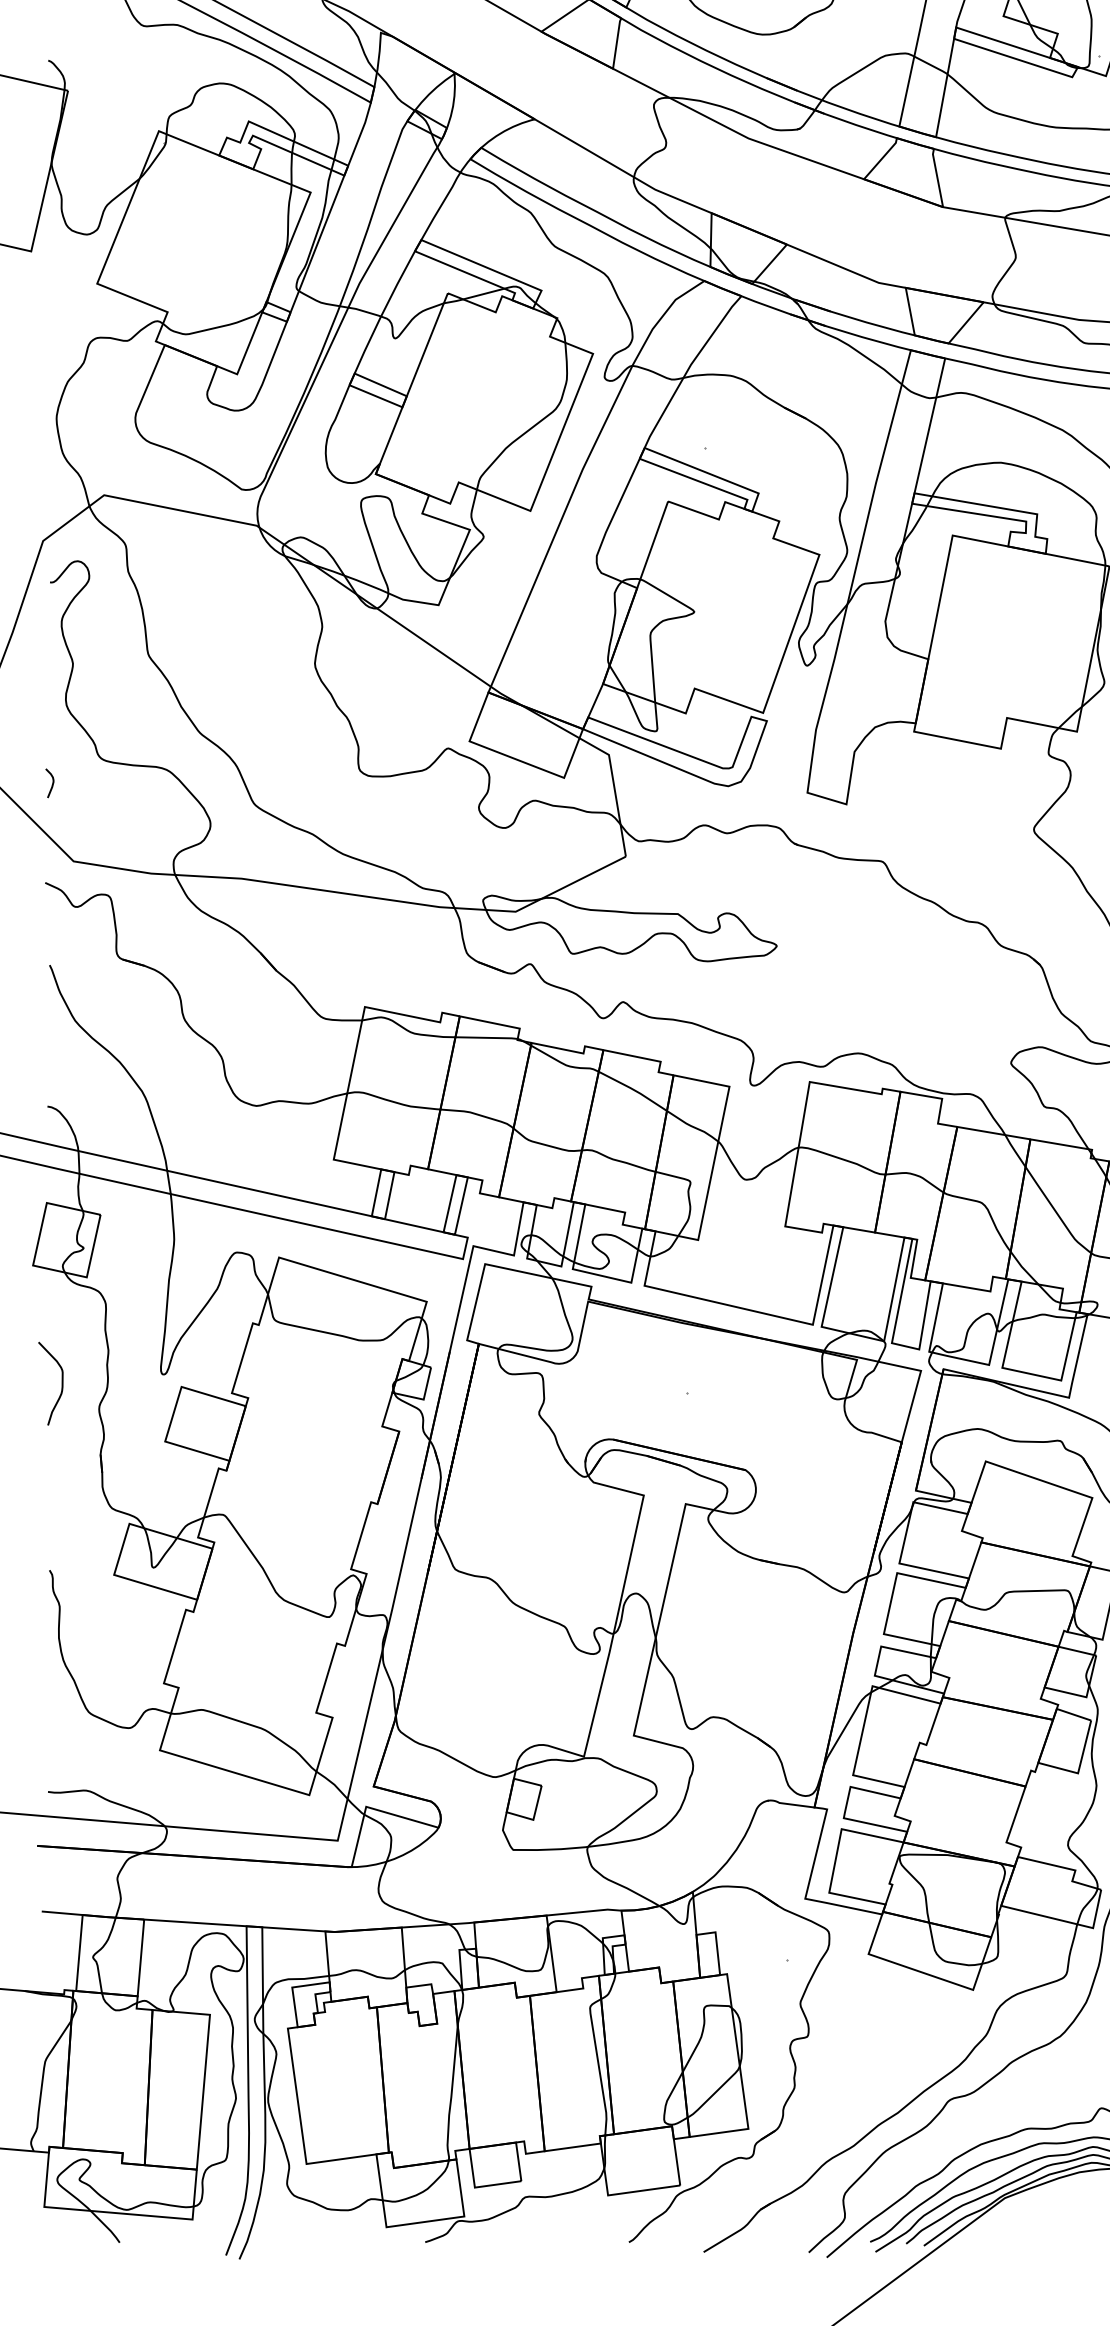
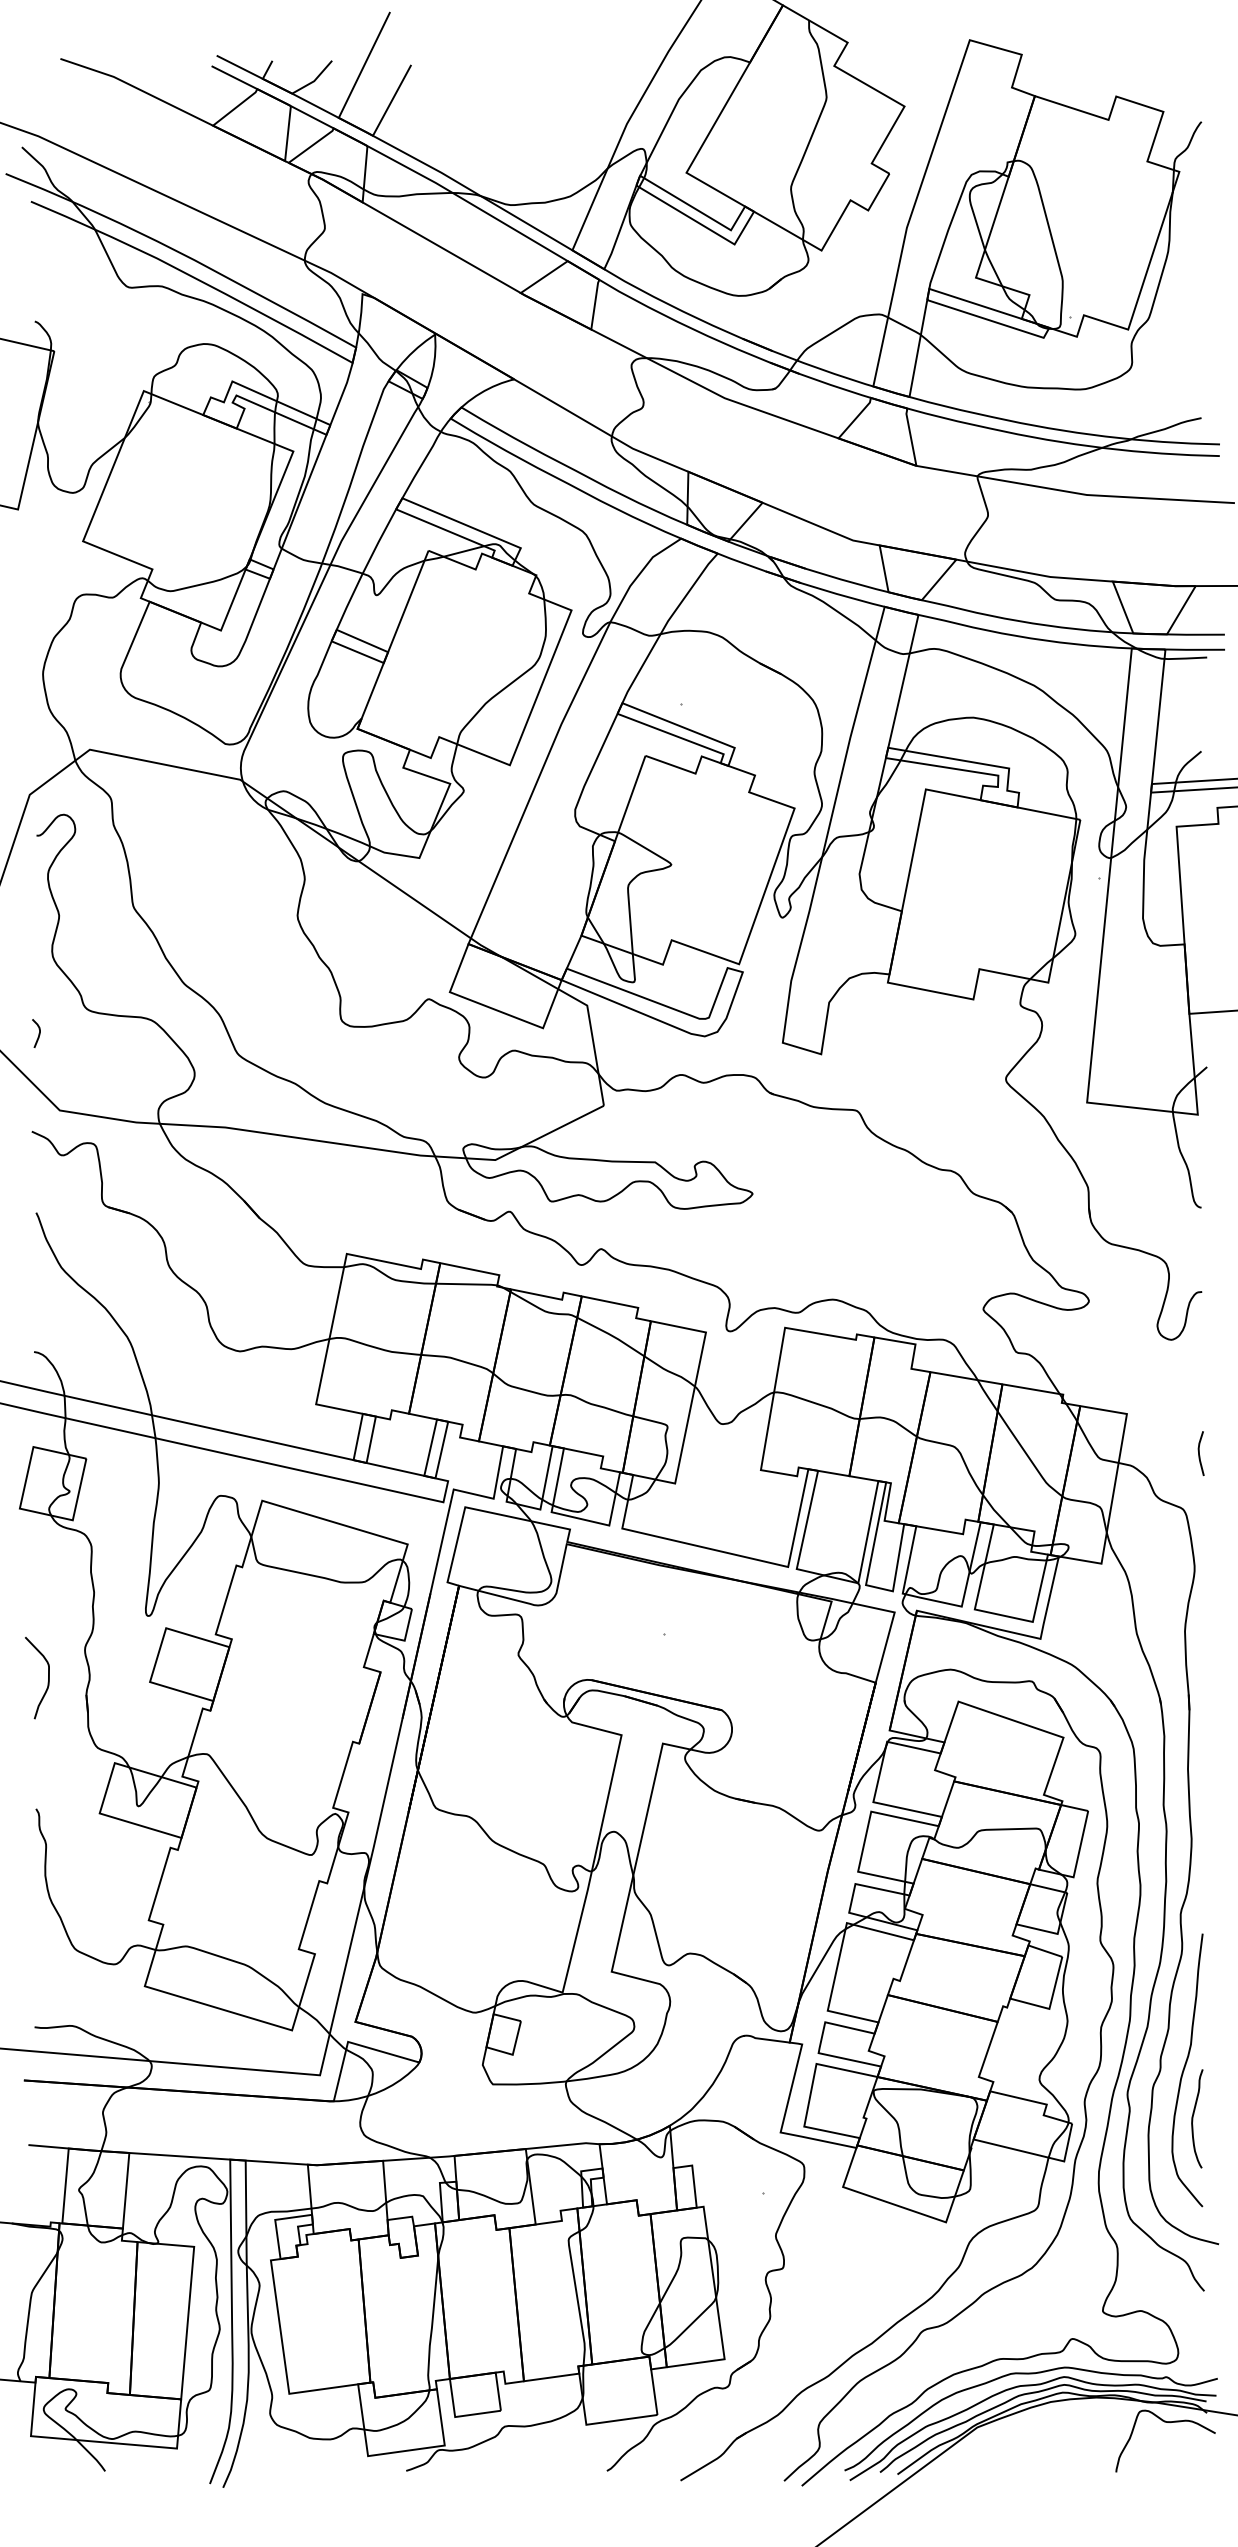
curve: (61, 1388) -> (47, 1682), moved

